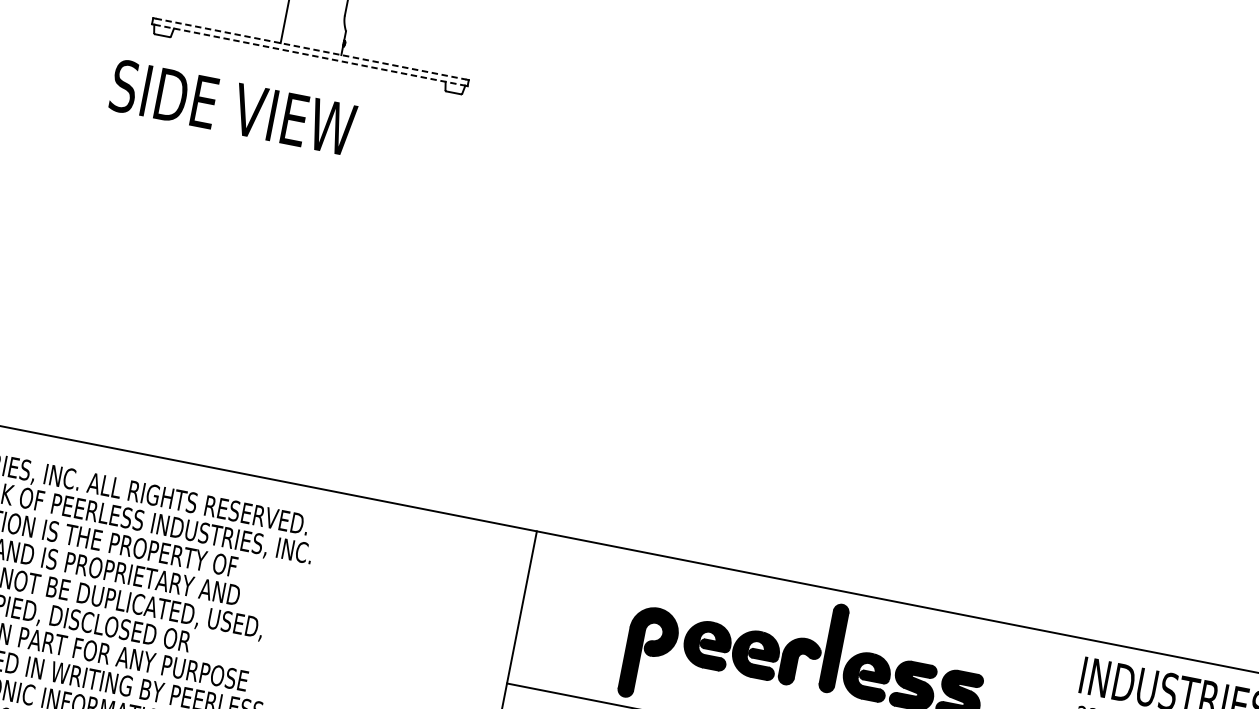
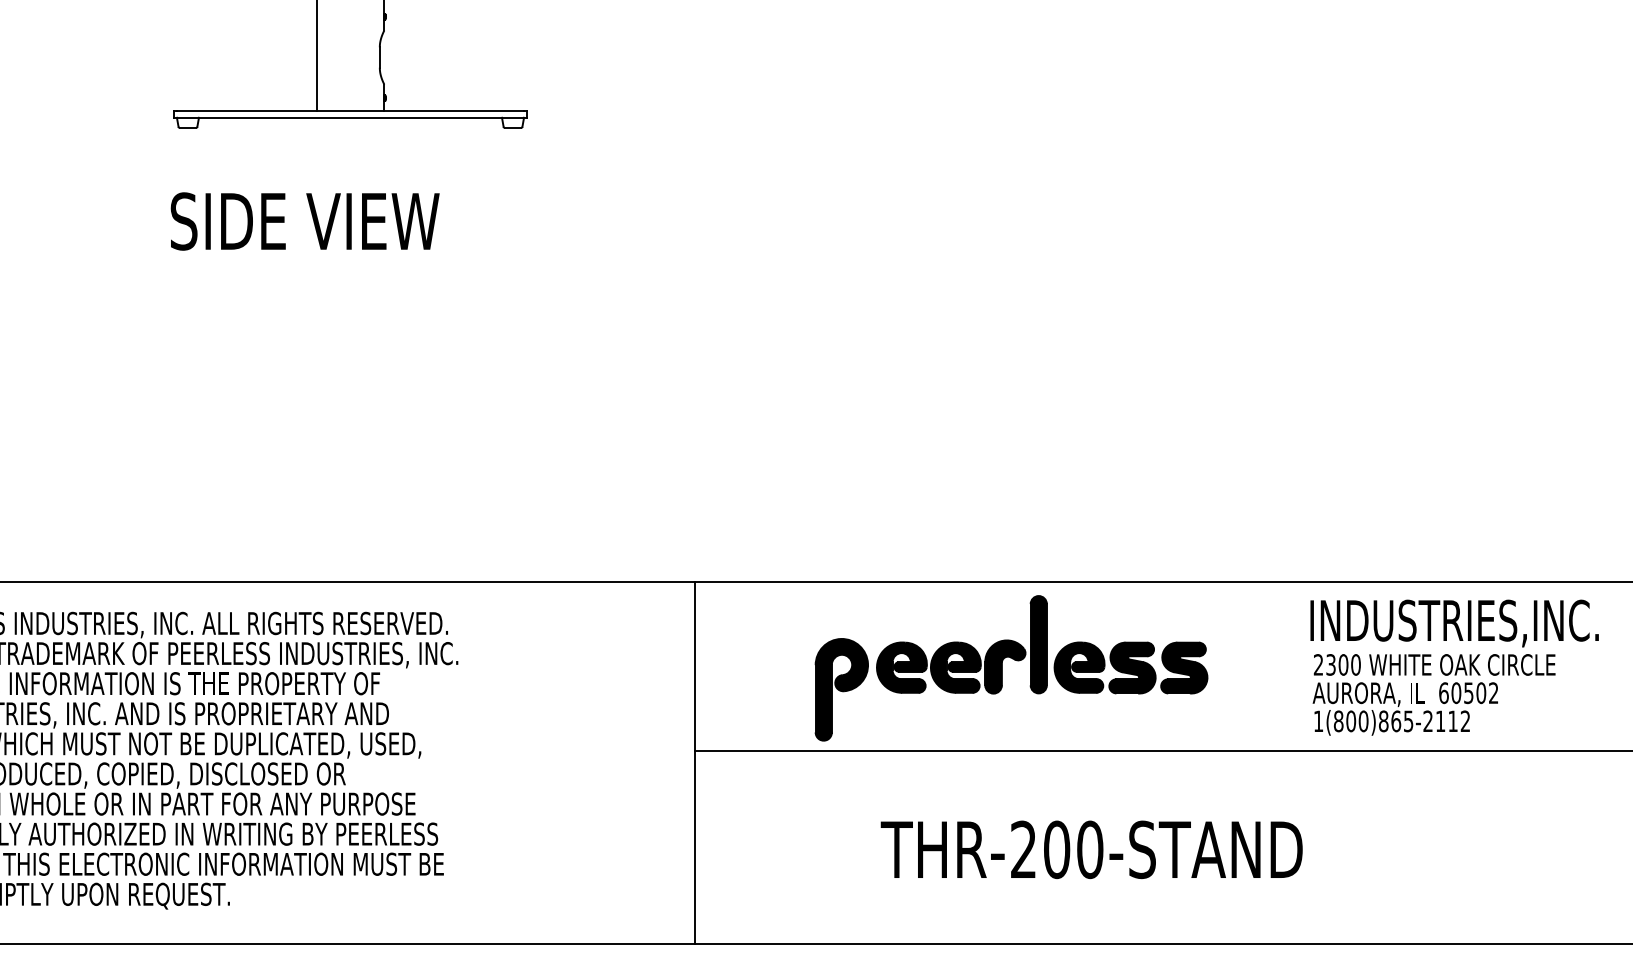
line: (310, 49) -> (350, 111), dashed -> solid
line: (309, 54) -> (350, 117), dashed -> solid
text: (232, 107) -> (304, 221), moved

